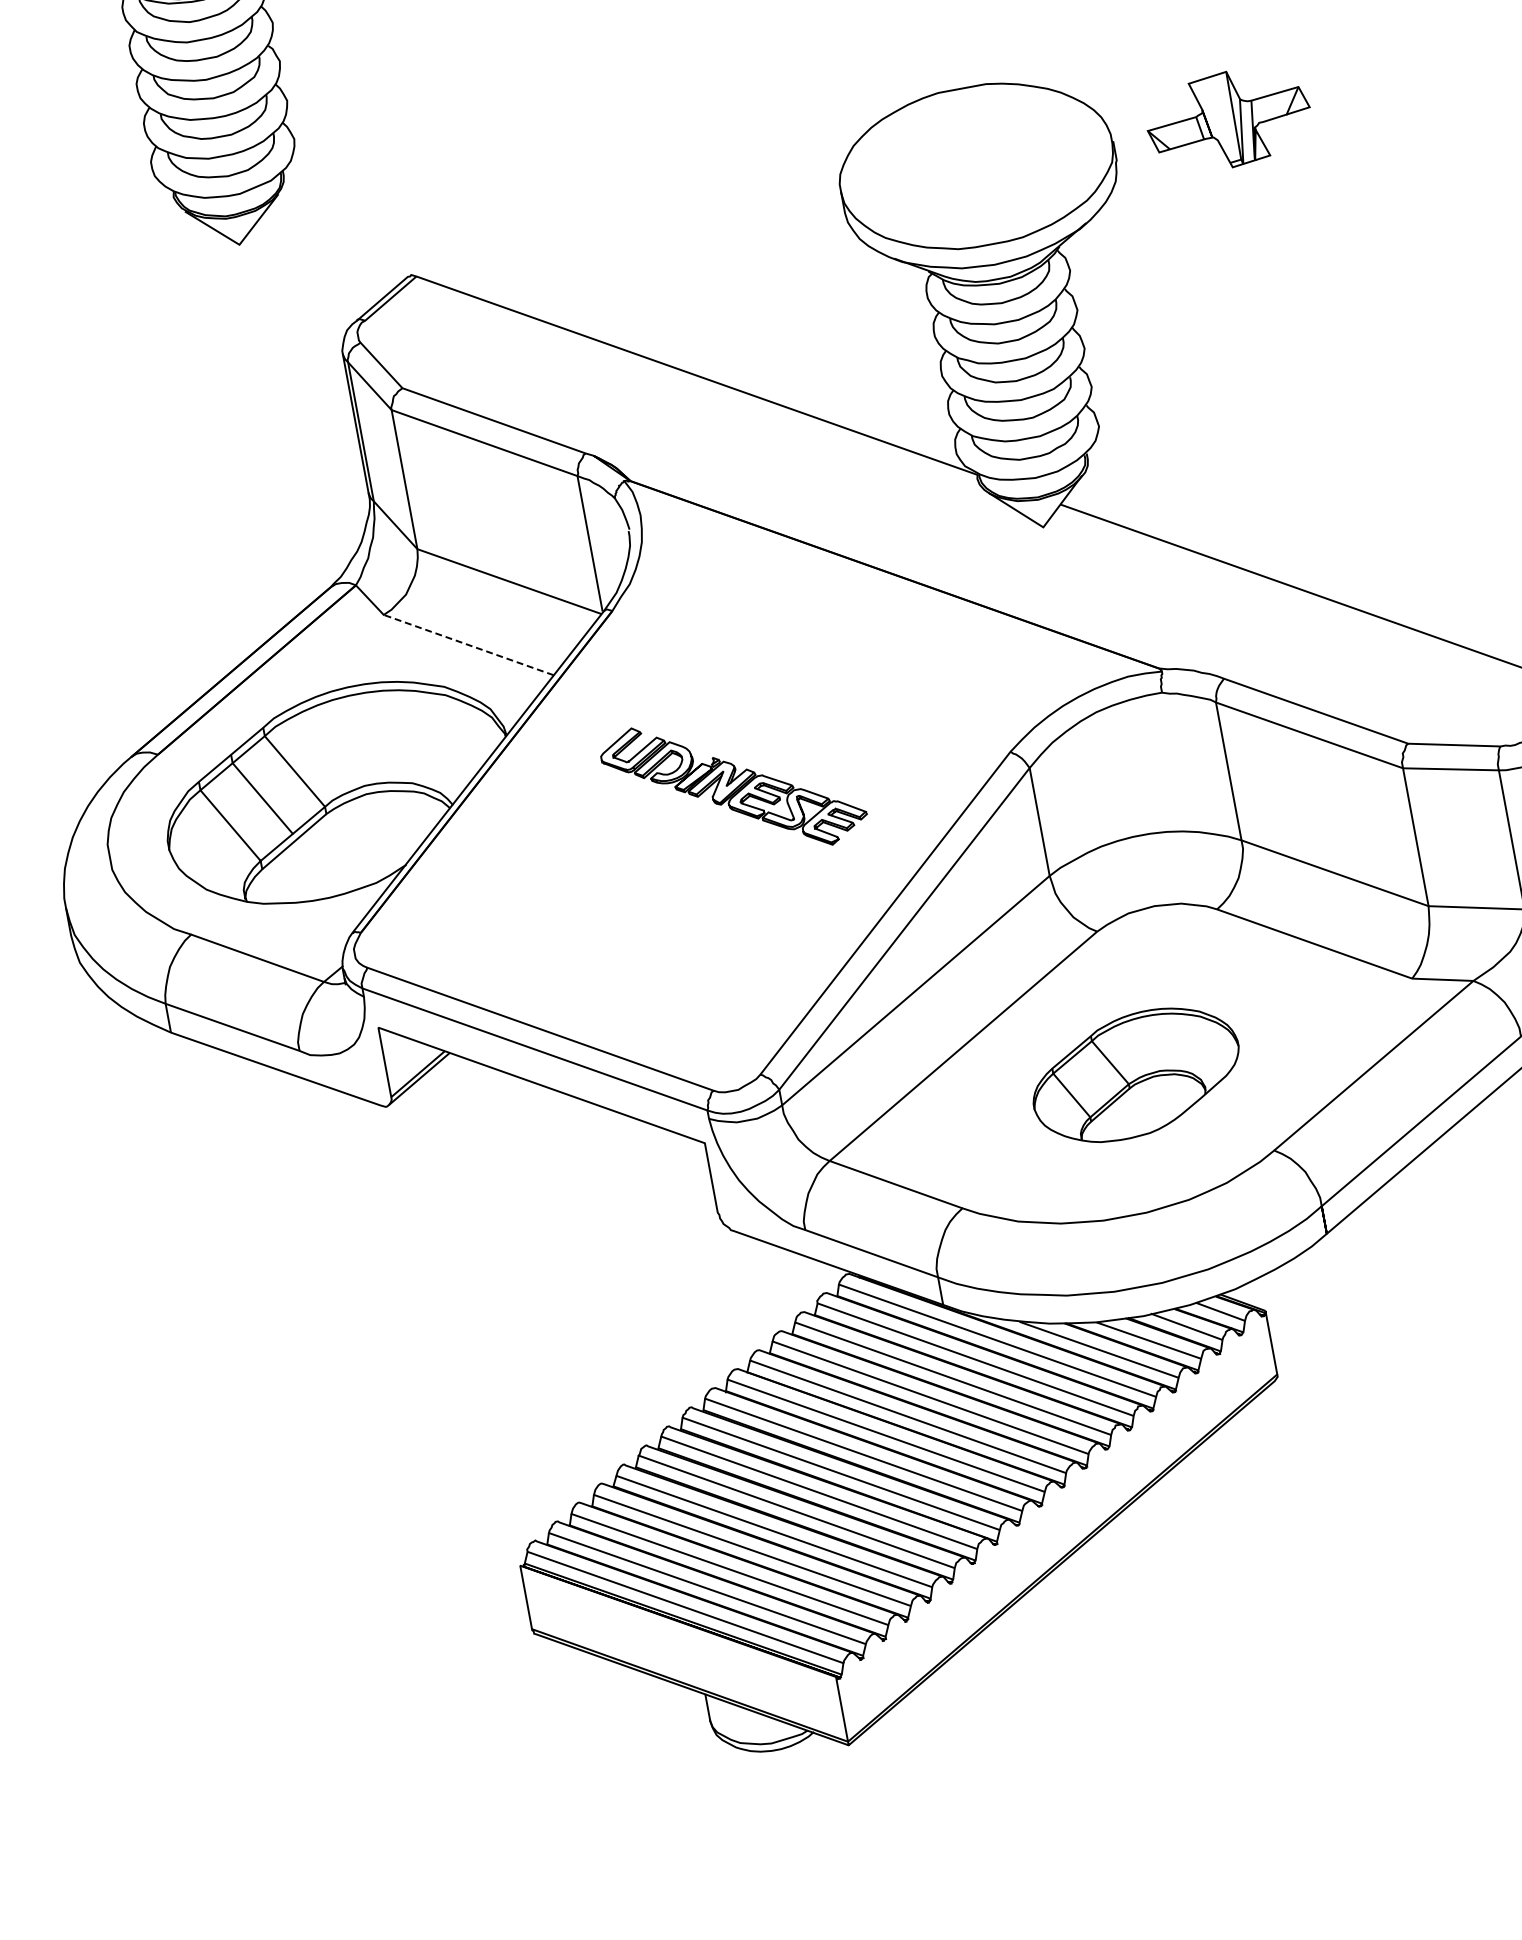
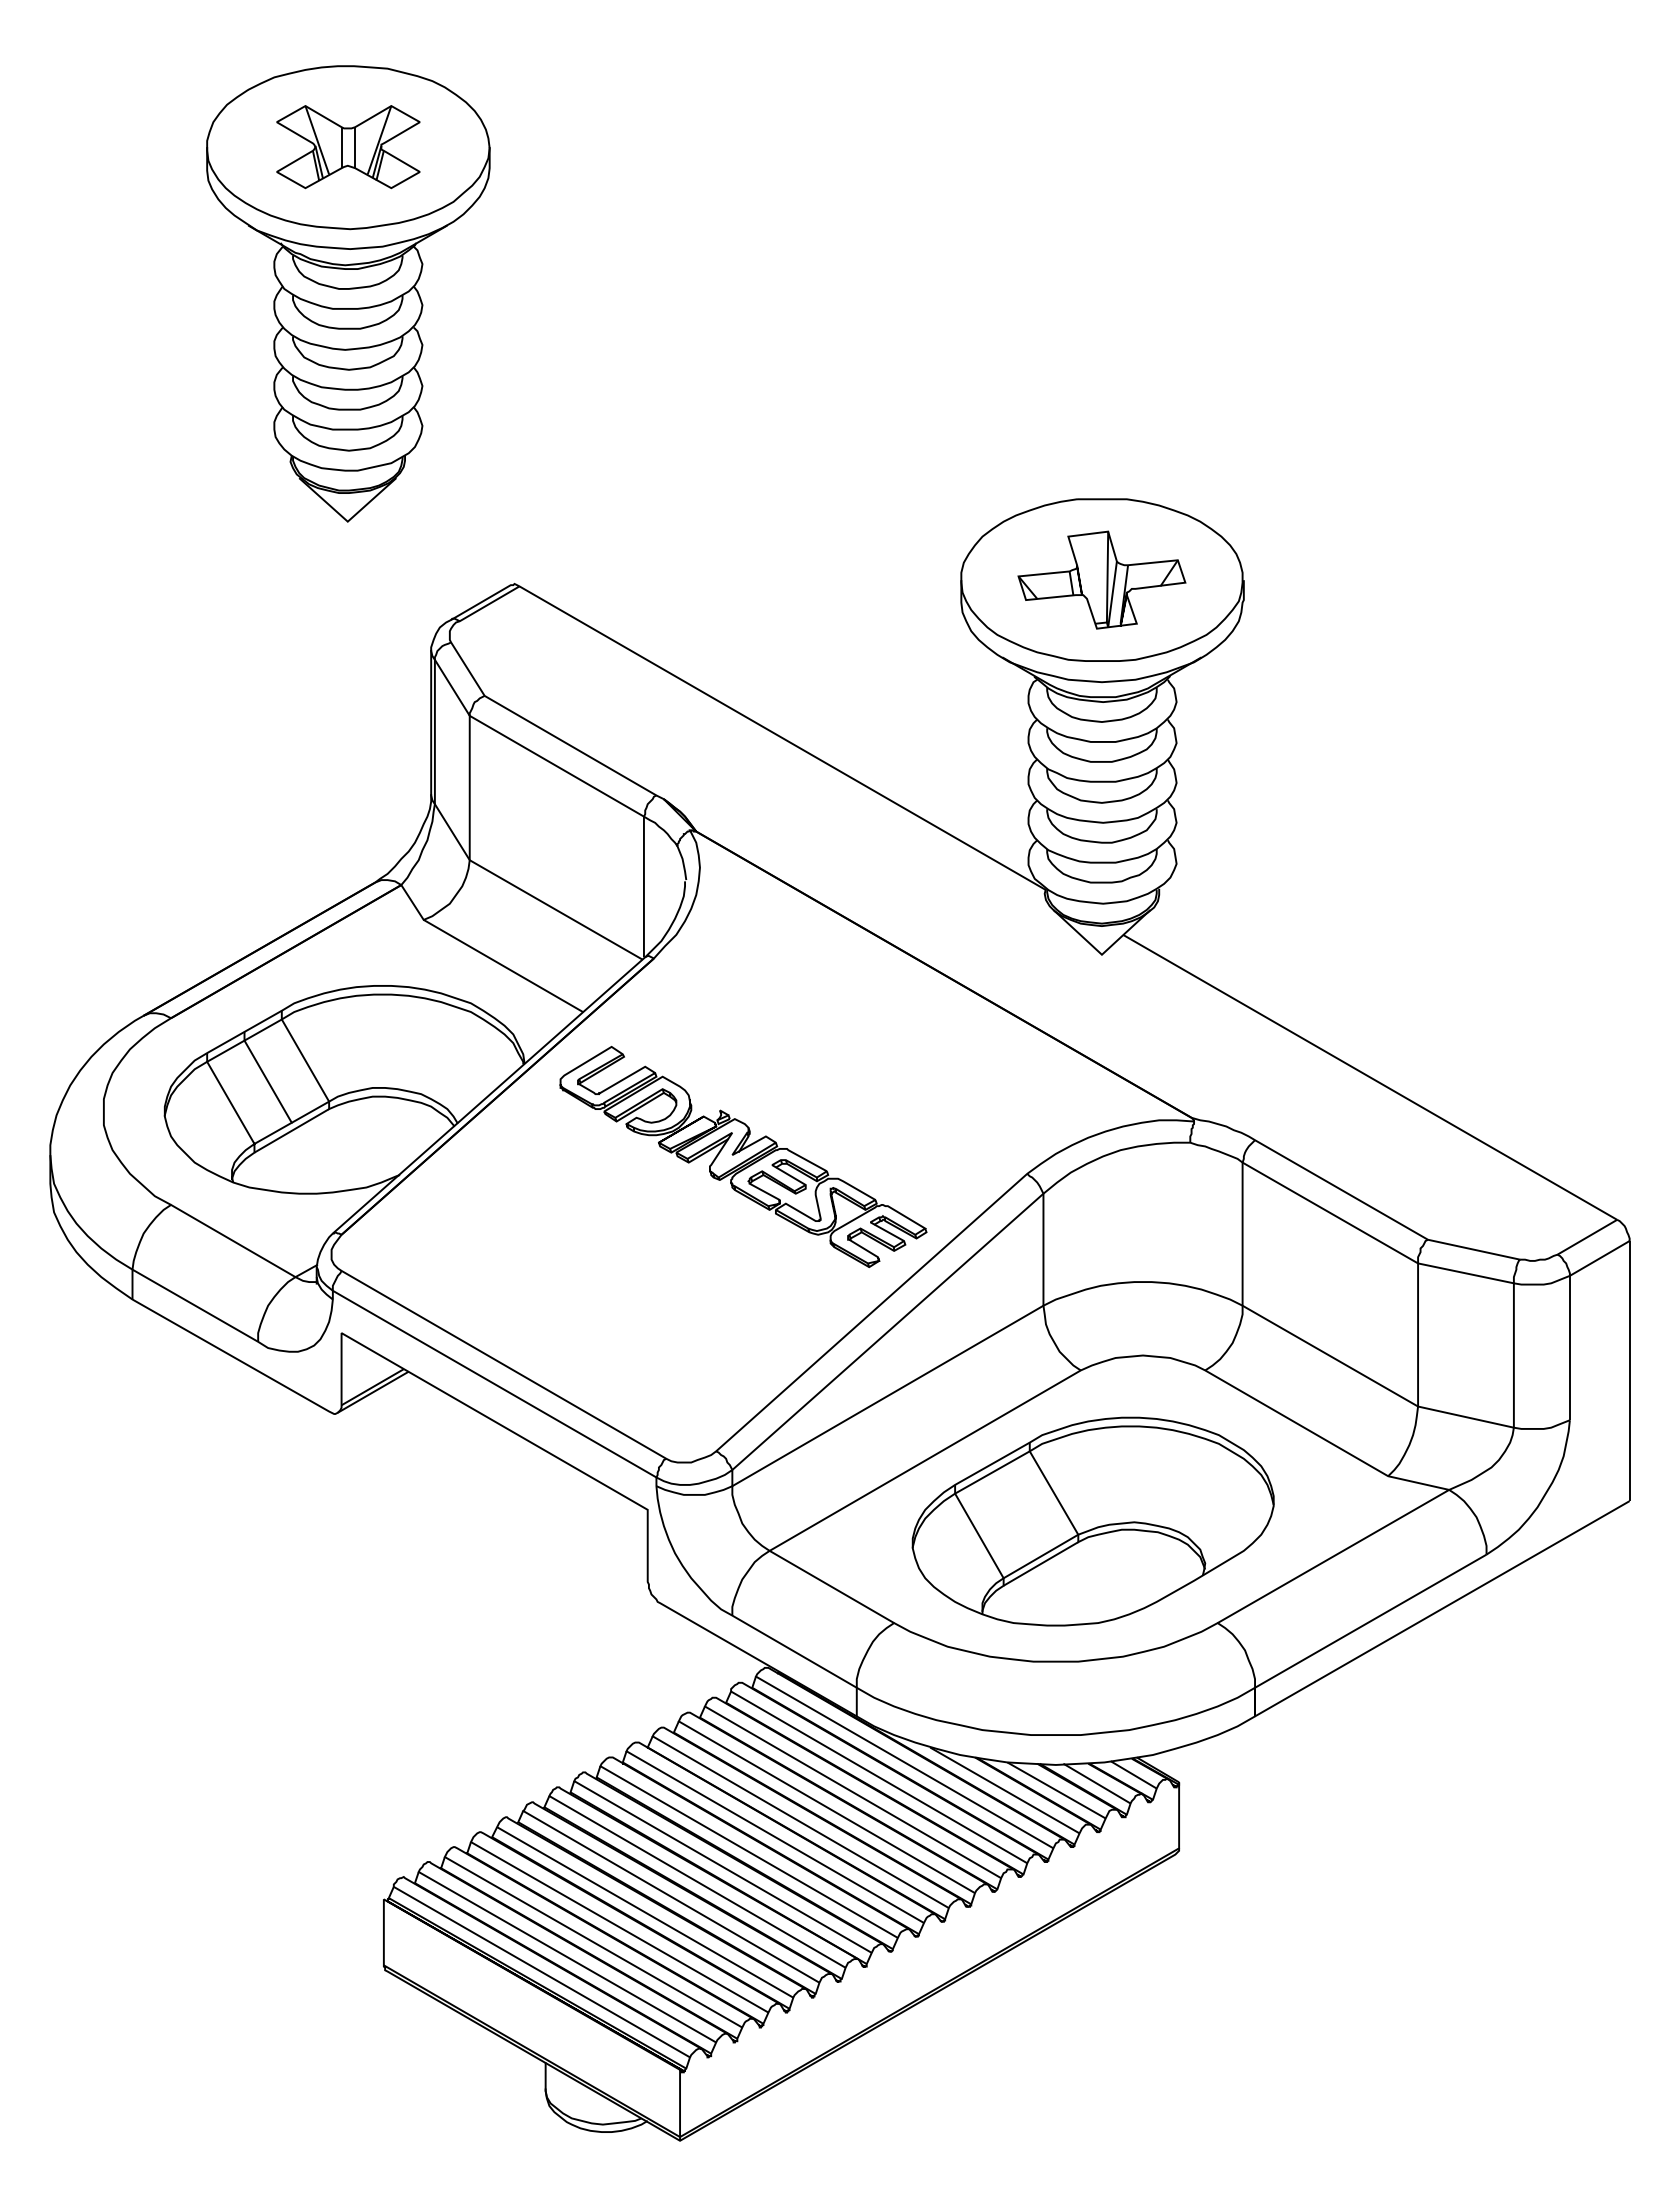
part: (1228, 119) -> (1101, 579), moved
line: (468, 644) -> (503, 965), dashed -> solid
part: (734, 785) -> (743, 1156), size x1.43
part: (1135, 1075) -> (1092, 1521), size x1.67

